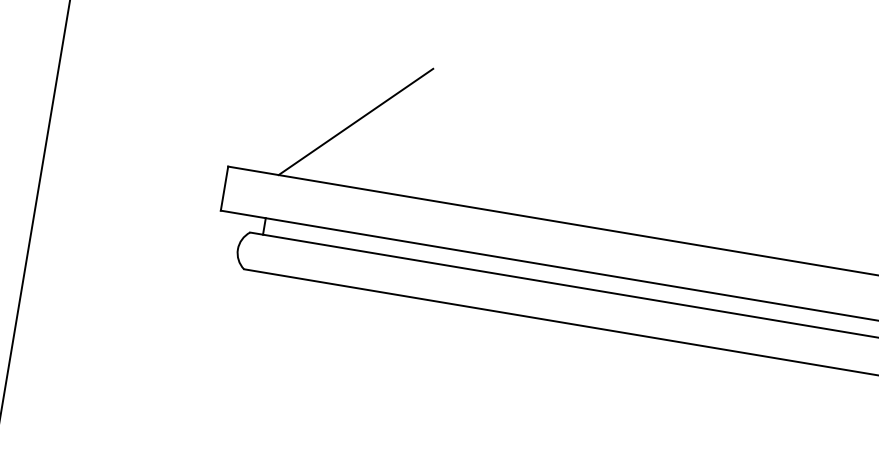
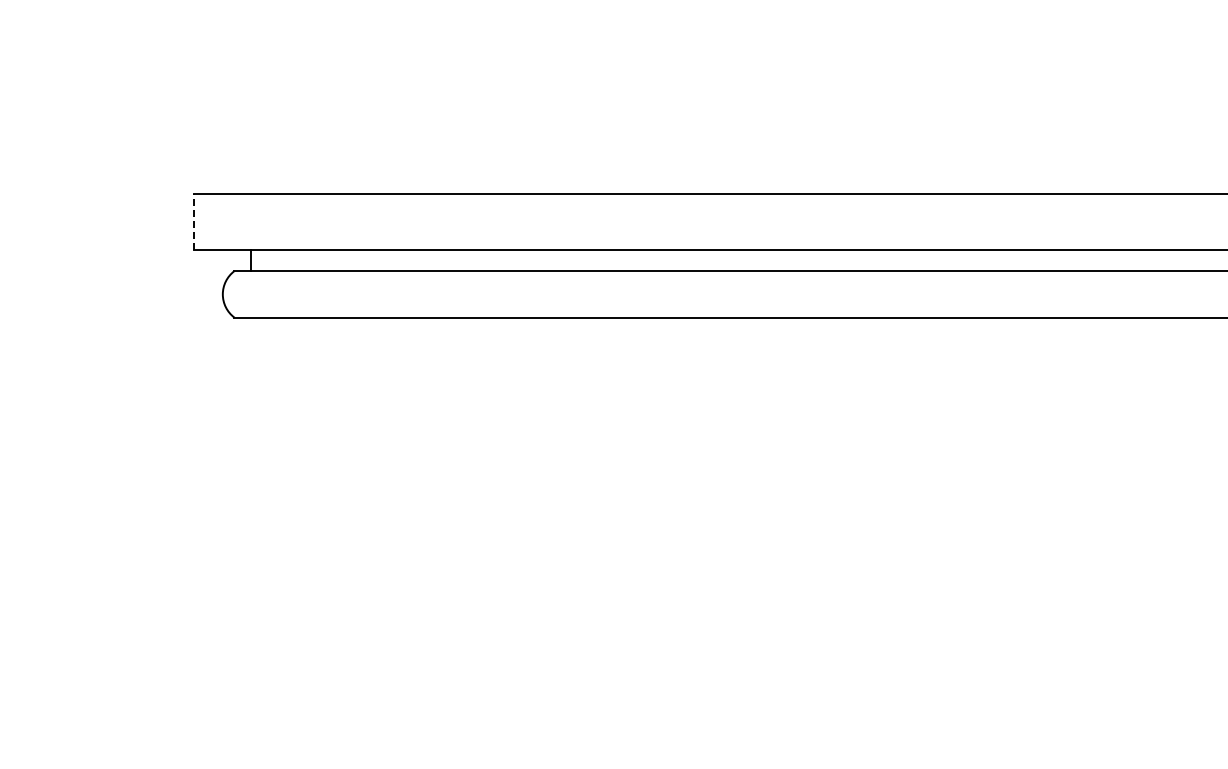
line: (355, 121) -> (341, 112), removed
line: (224, 188) -> (193, 222), solid -> dashed

